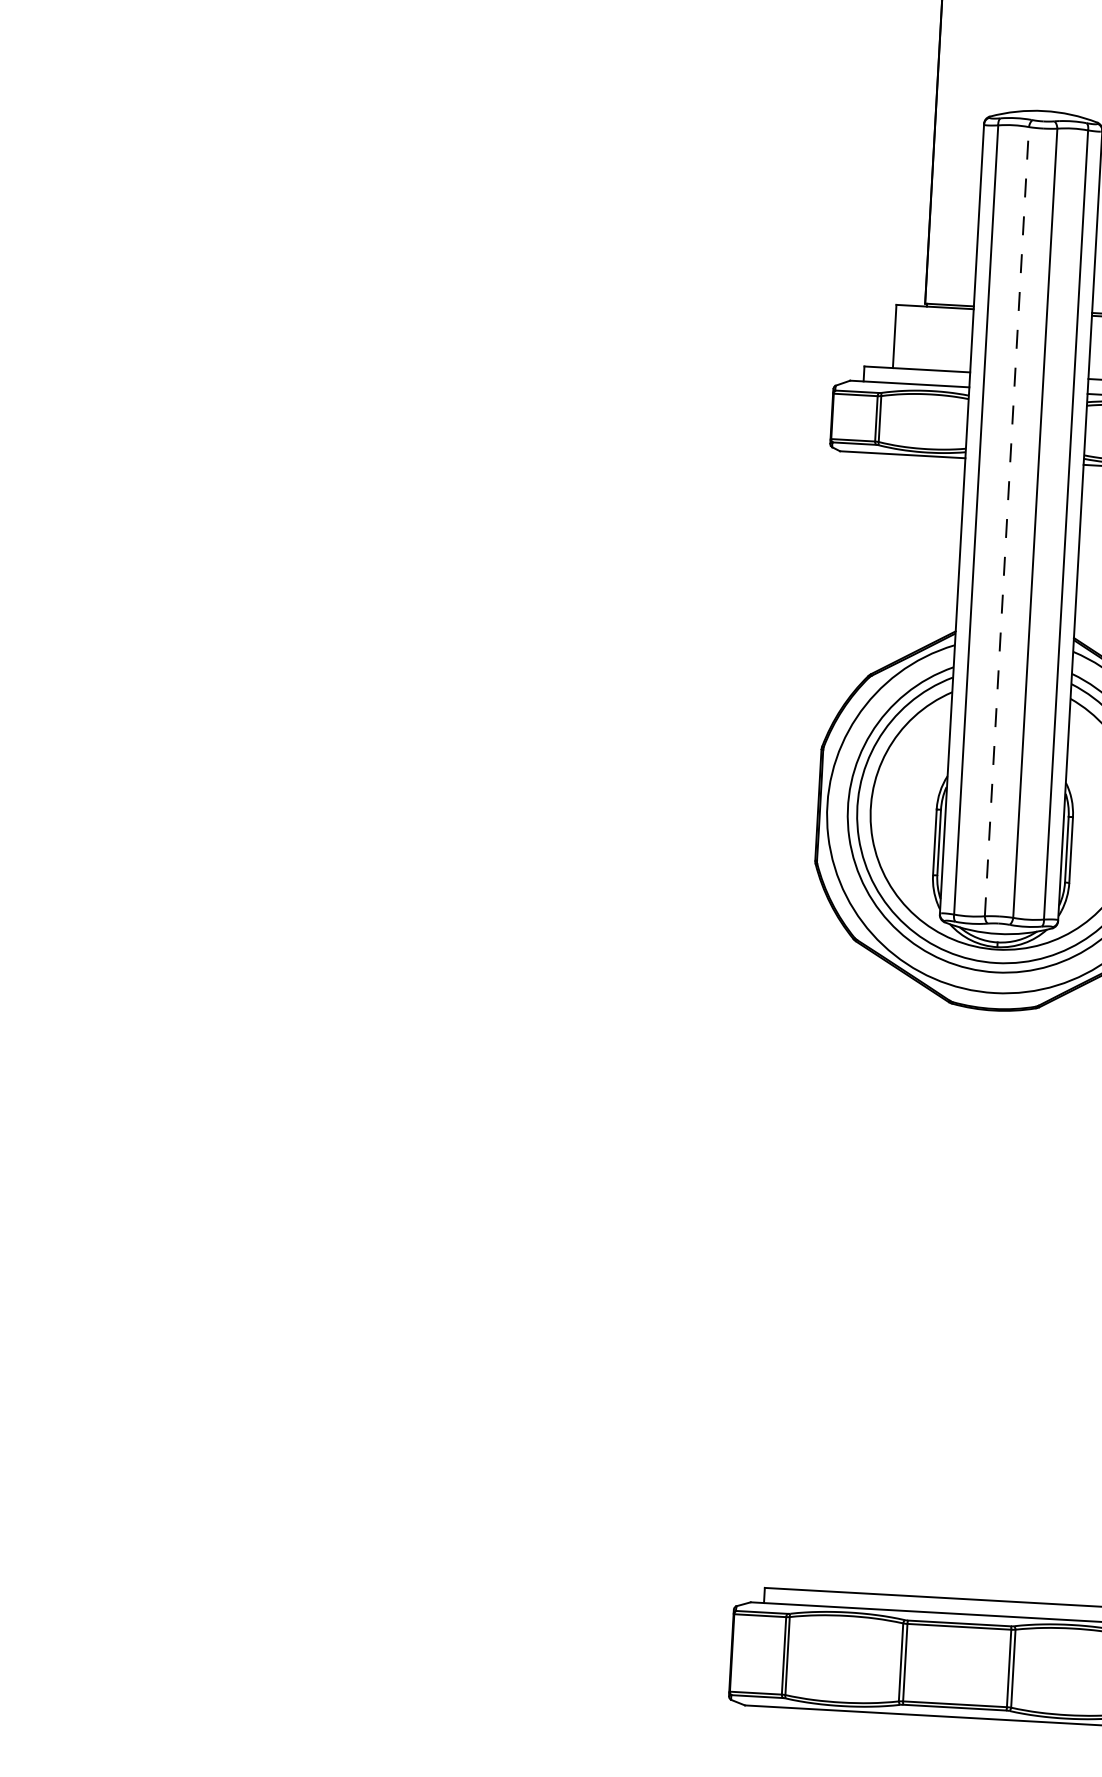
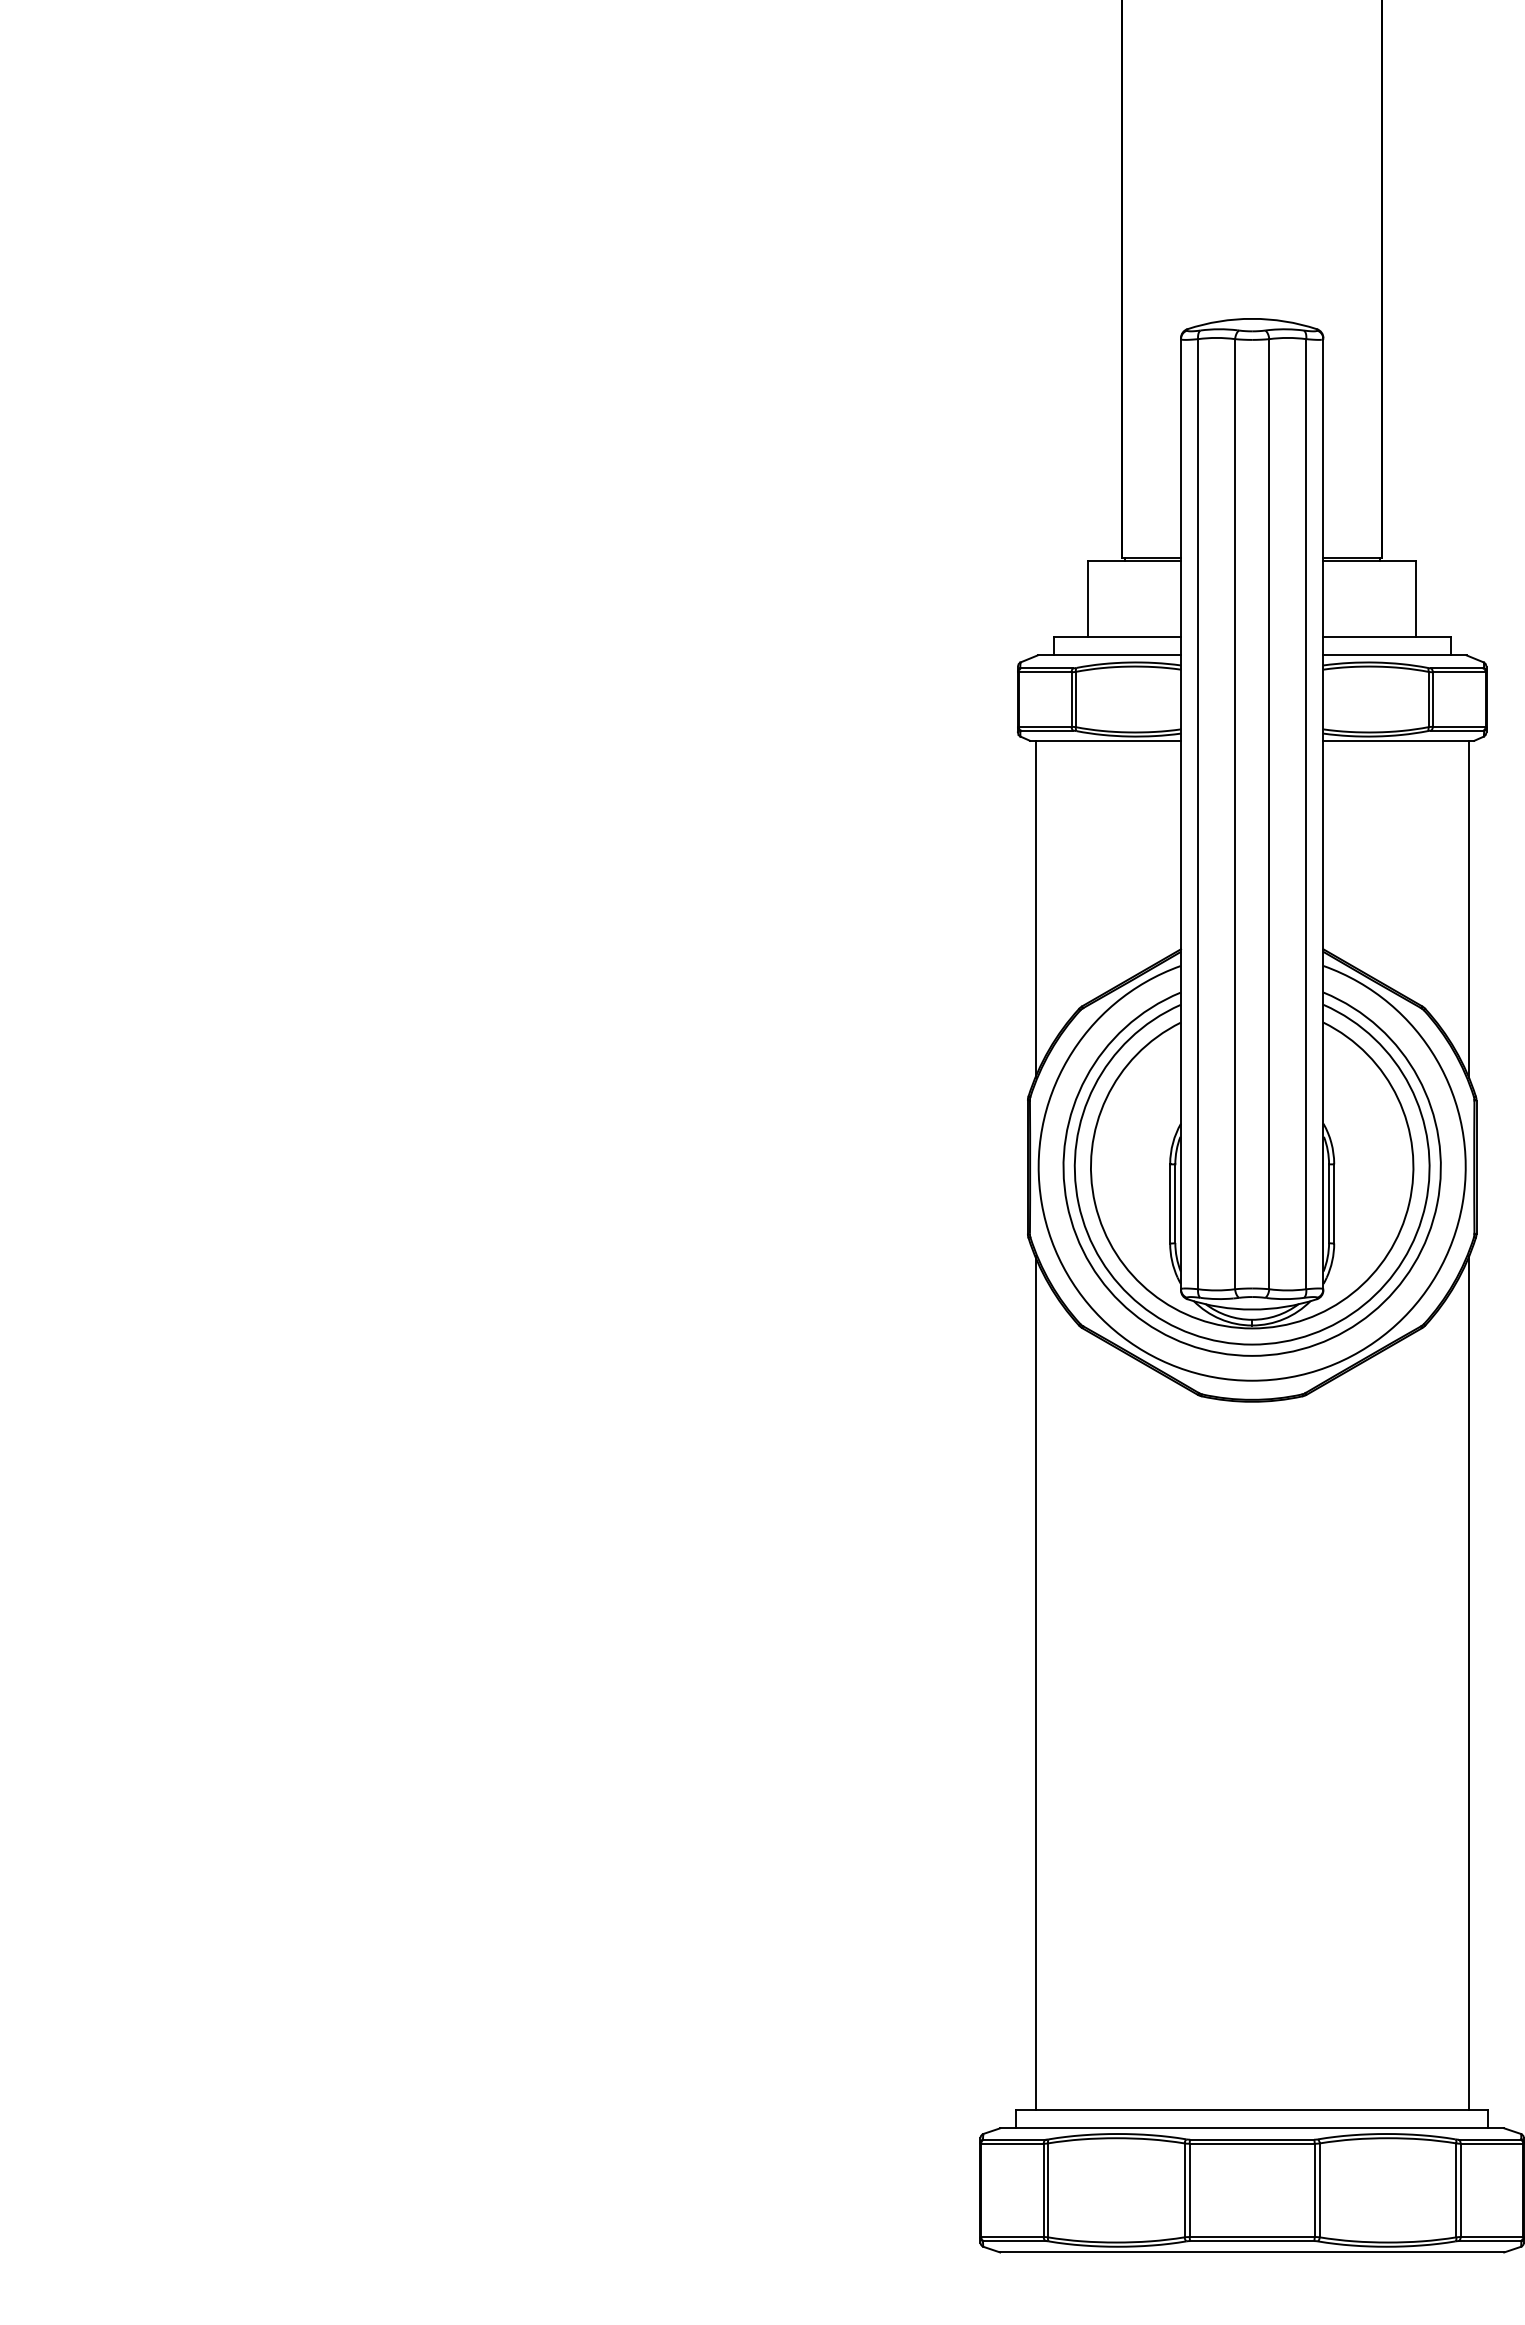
line: (1007, 521) -> (1235, 813), dashed -> solid
line: (836, 591) -> (1035, 909), added
line: (800, 1234) -> (1035, 1683), added

